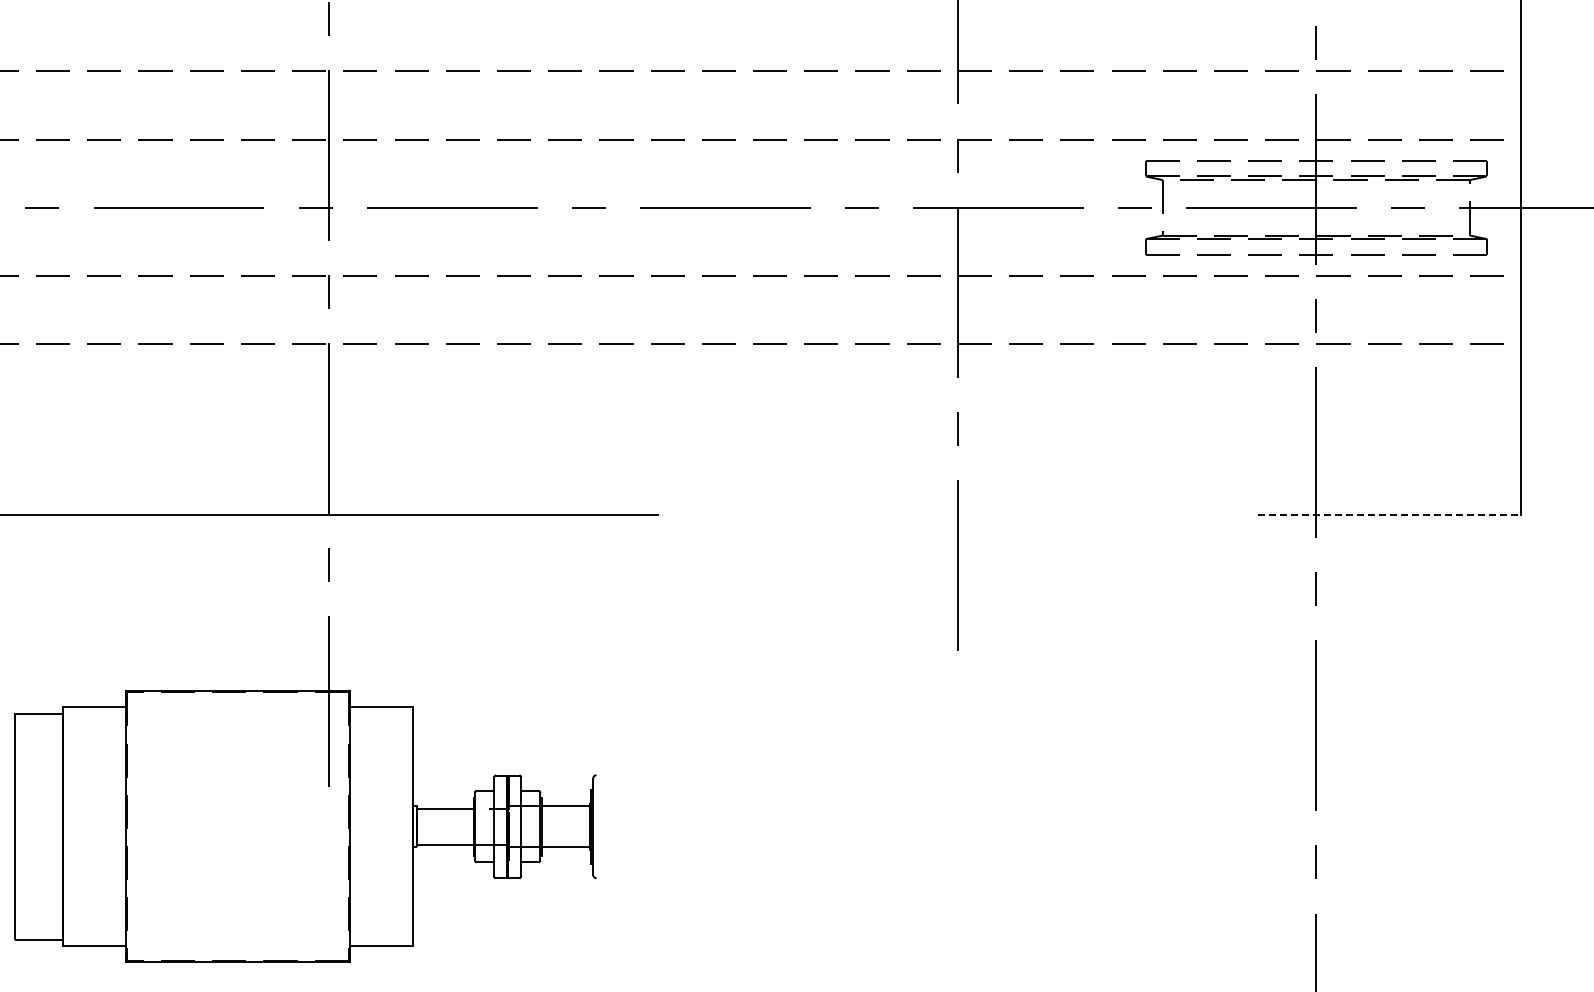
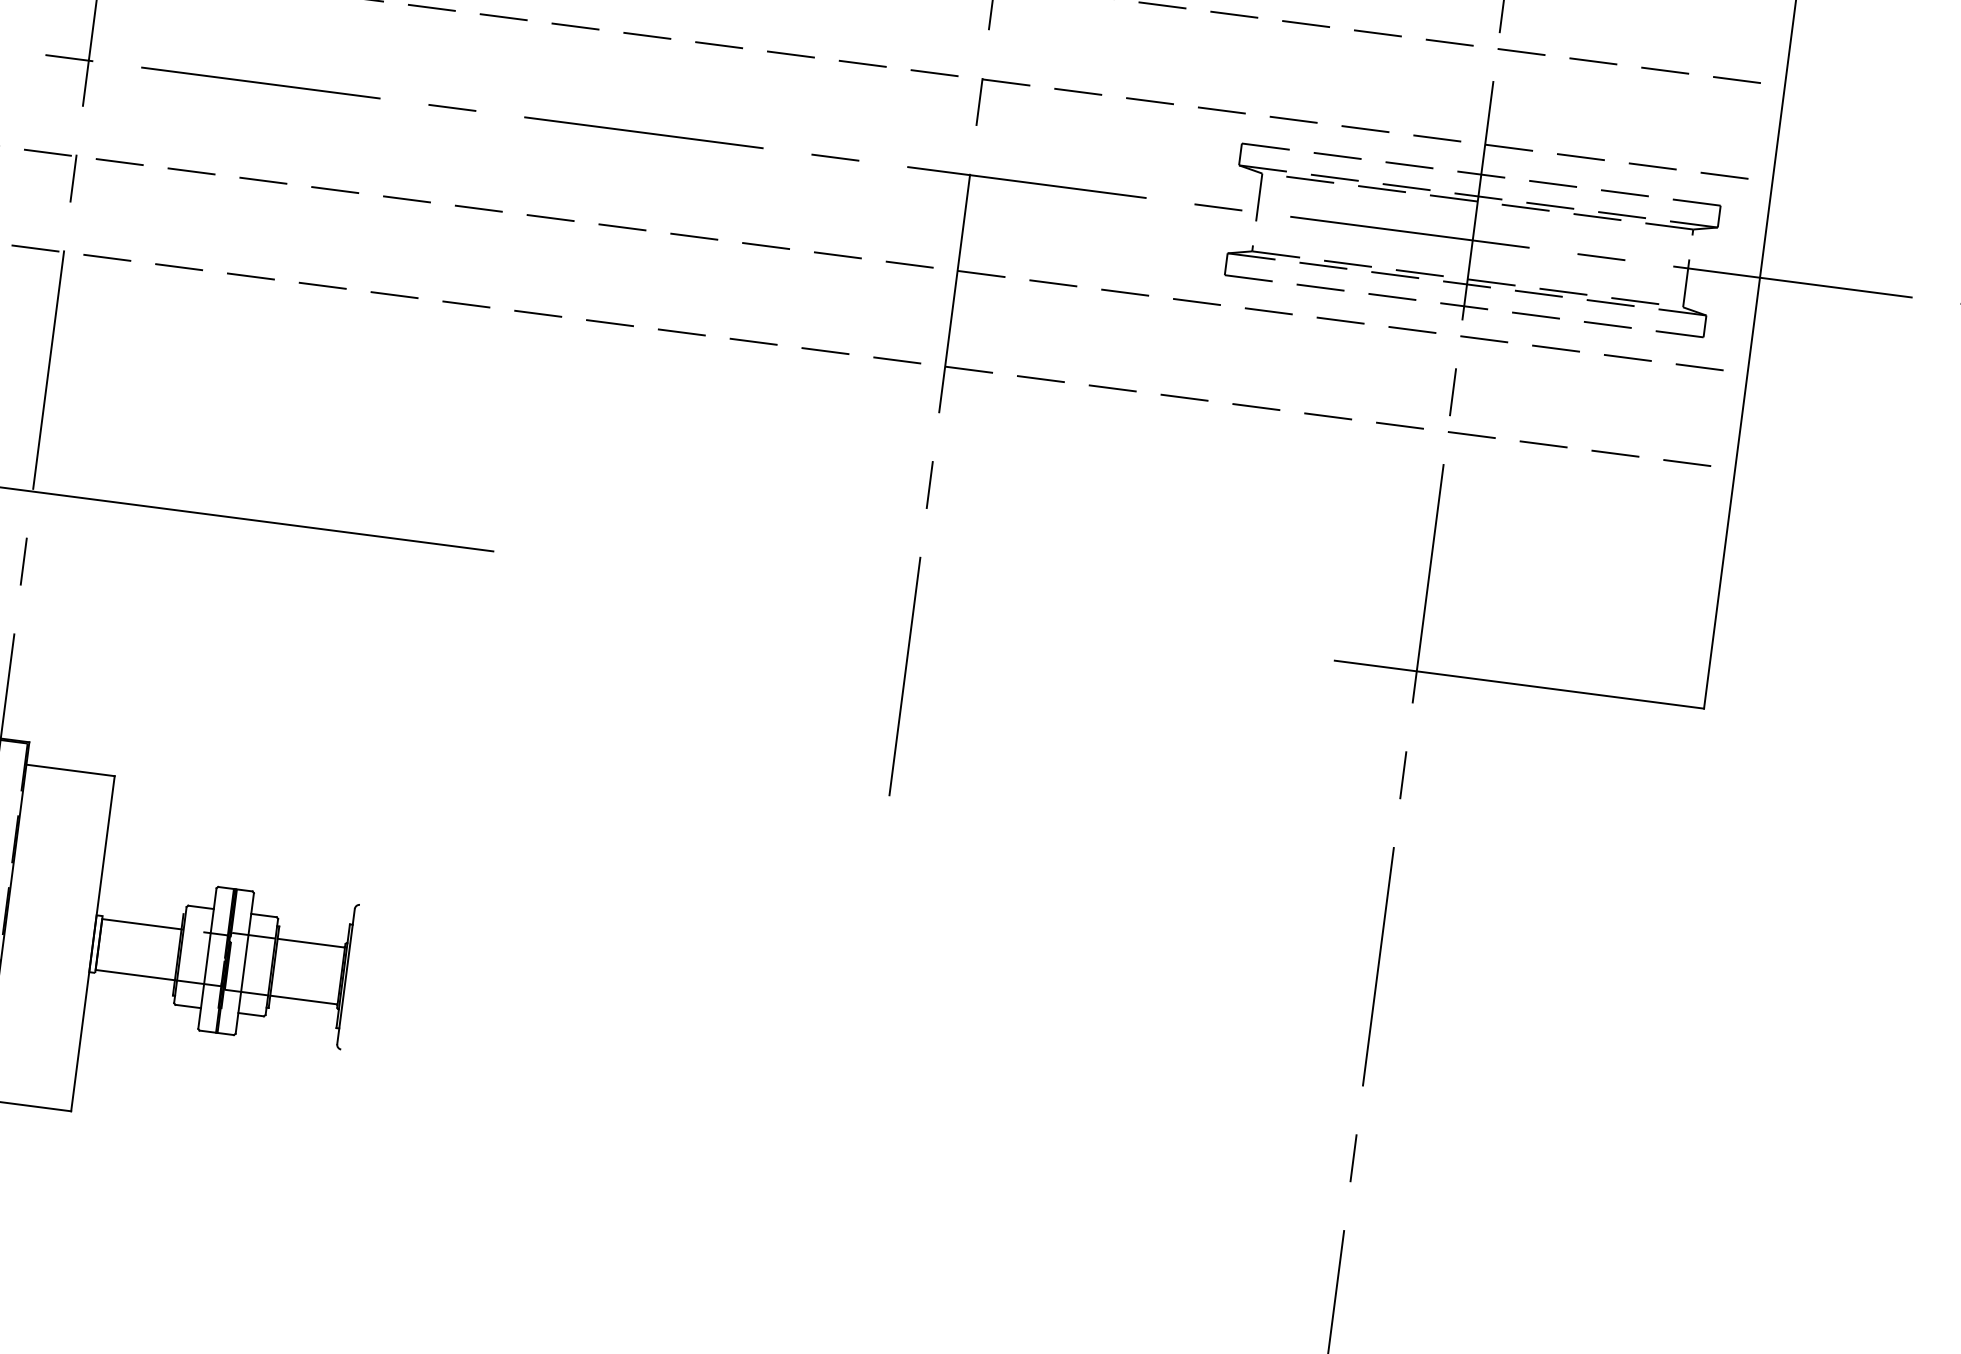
line: (1389, 515) -> (1519, 685), dashed -> solid

